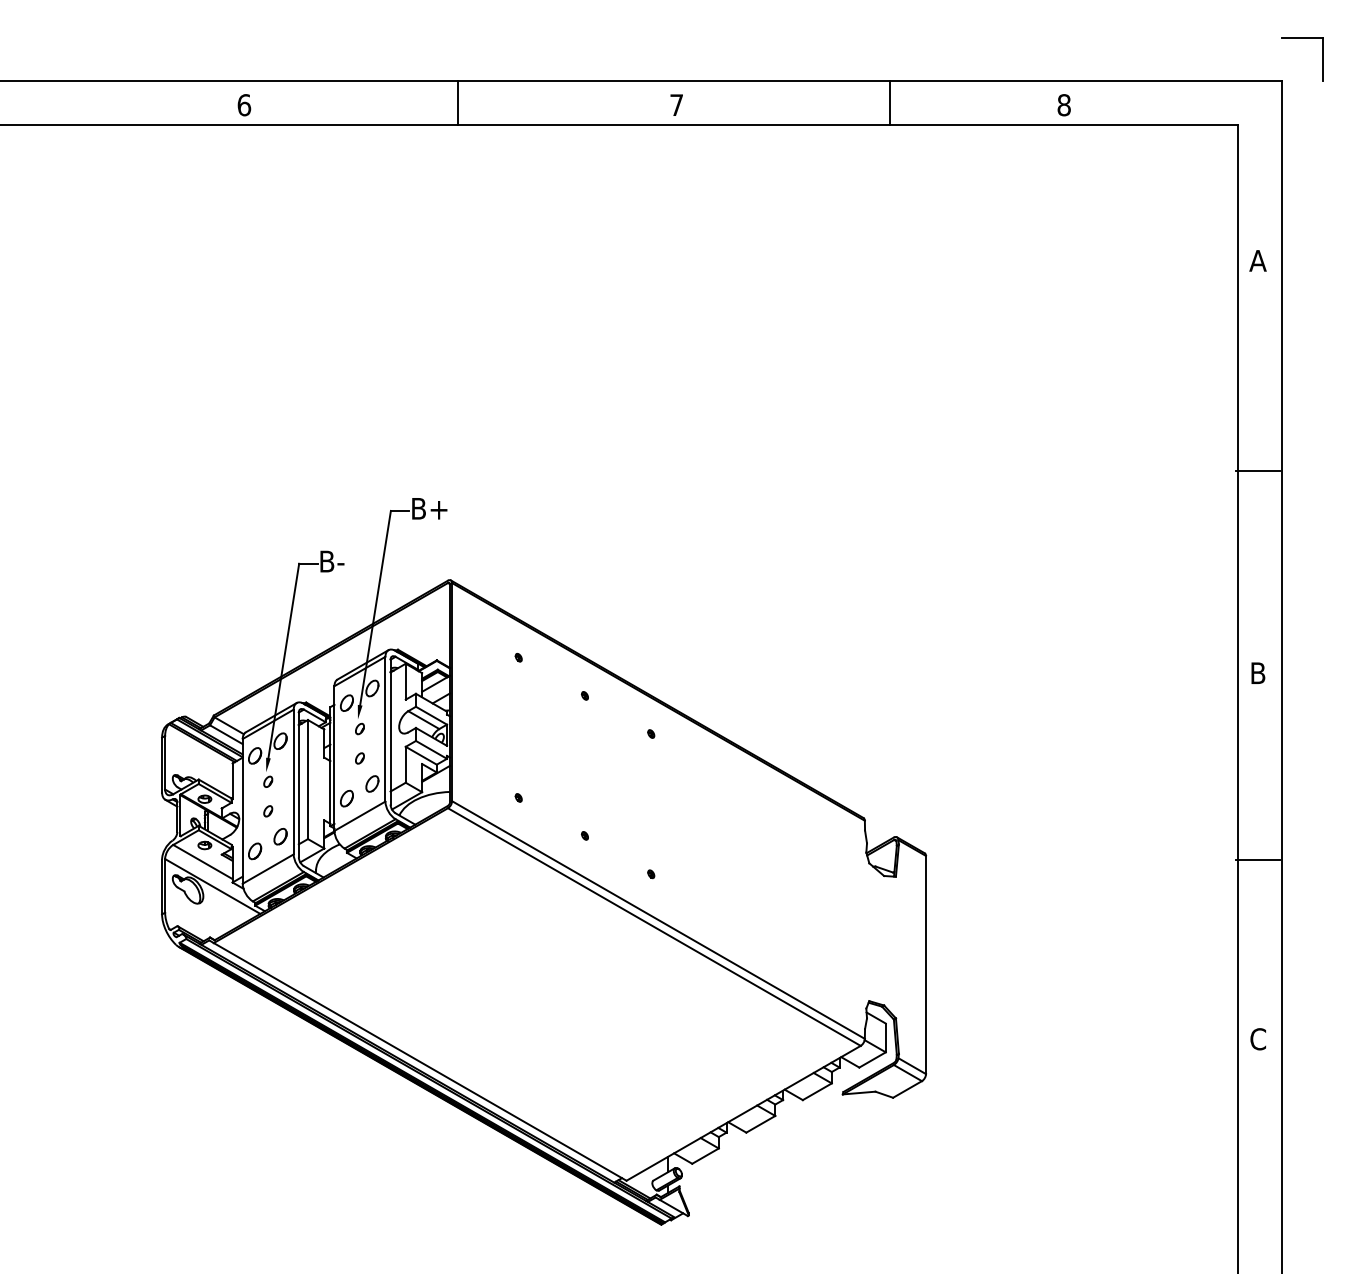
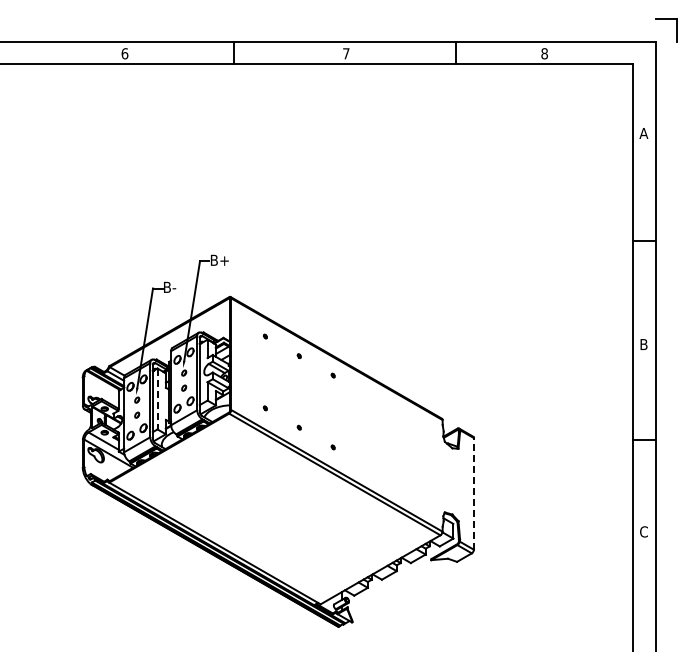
line: (307, 780) -> (157, 399), solid -> dashed
line: (925, 964) -> (473, 493), solid -> dashed

